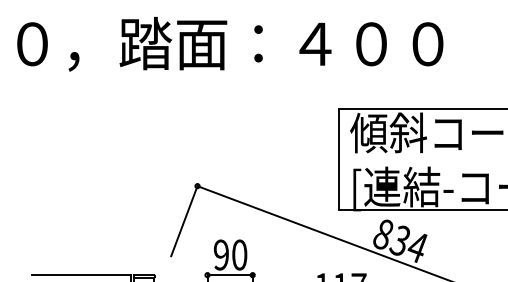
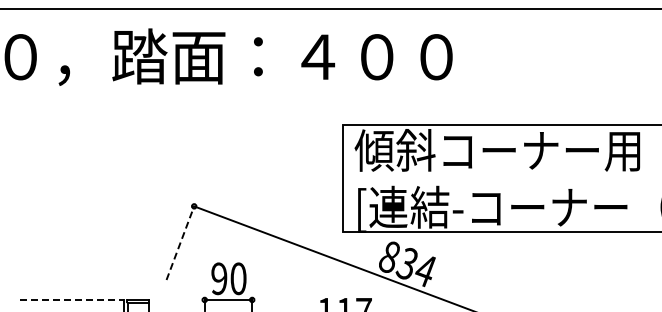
line: (184, 220) -> (180, 242), solid -> dashed
line: (81, 274) -> (72, 299), solid -> dashed

